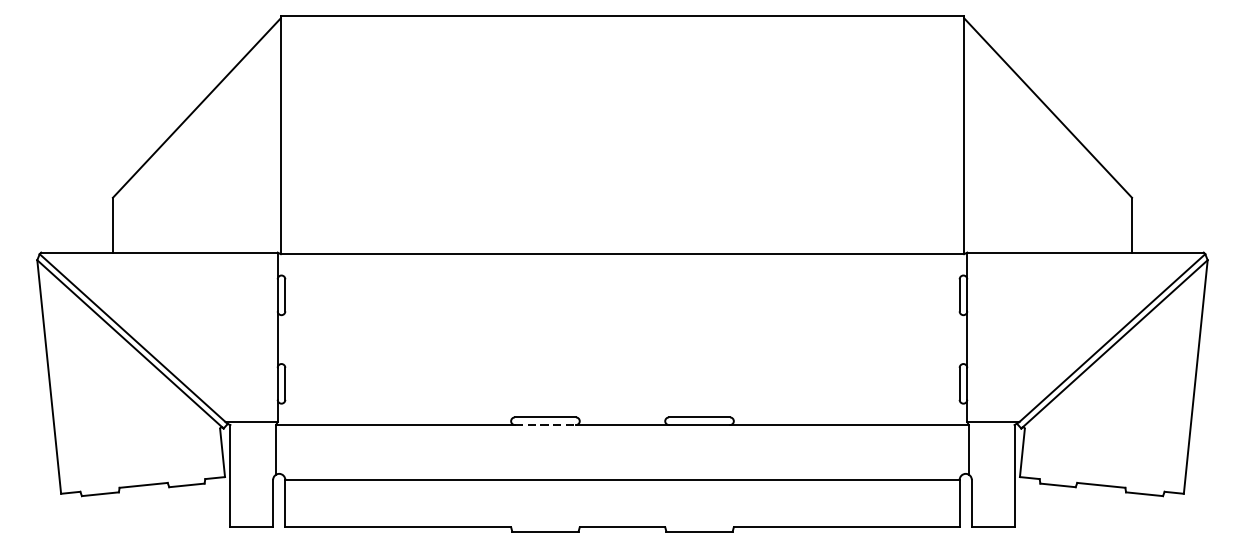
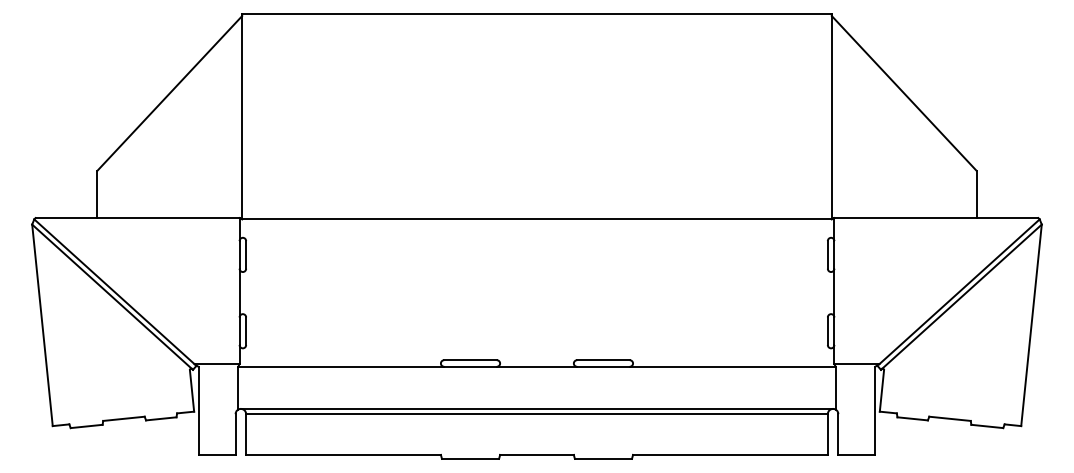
line: (546, 424) -> (471, 366), dashed -> solid
line: (621, 473) -> (536, 408), added

